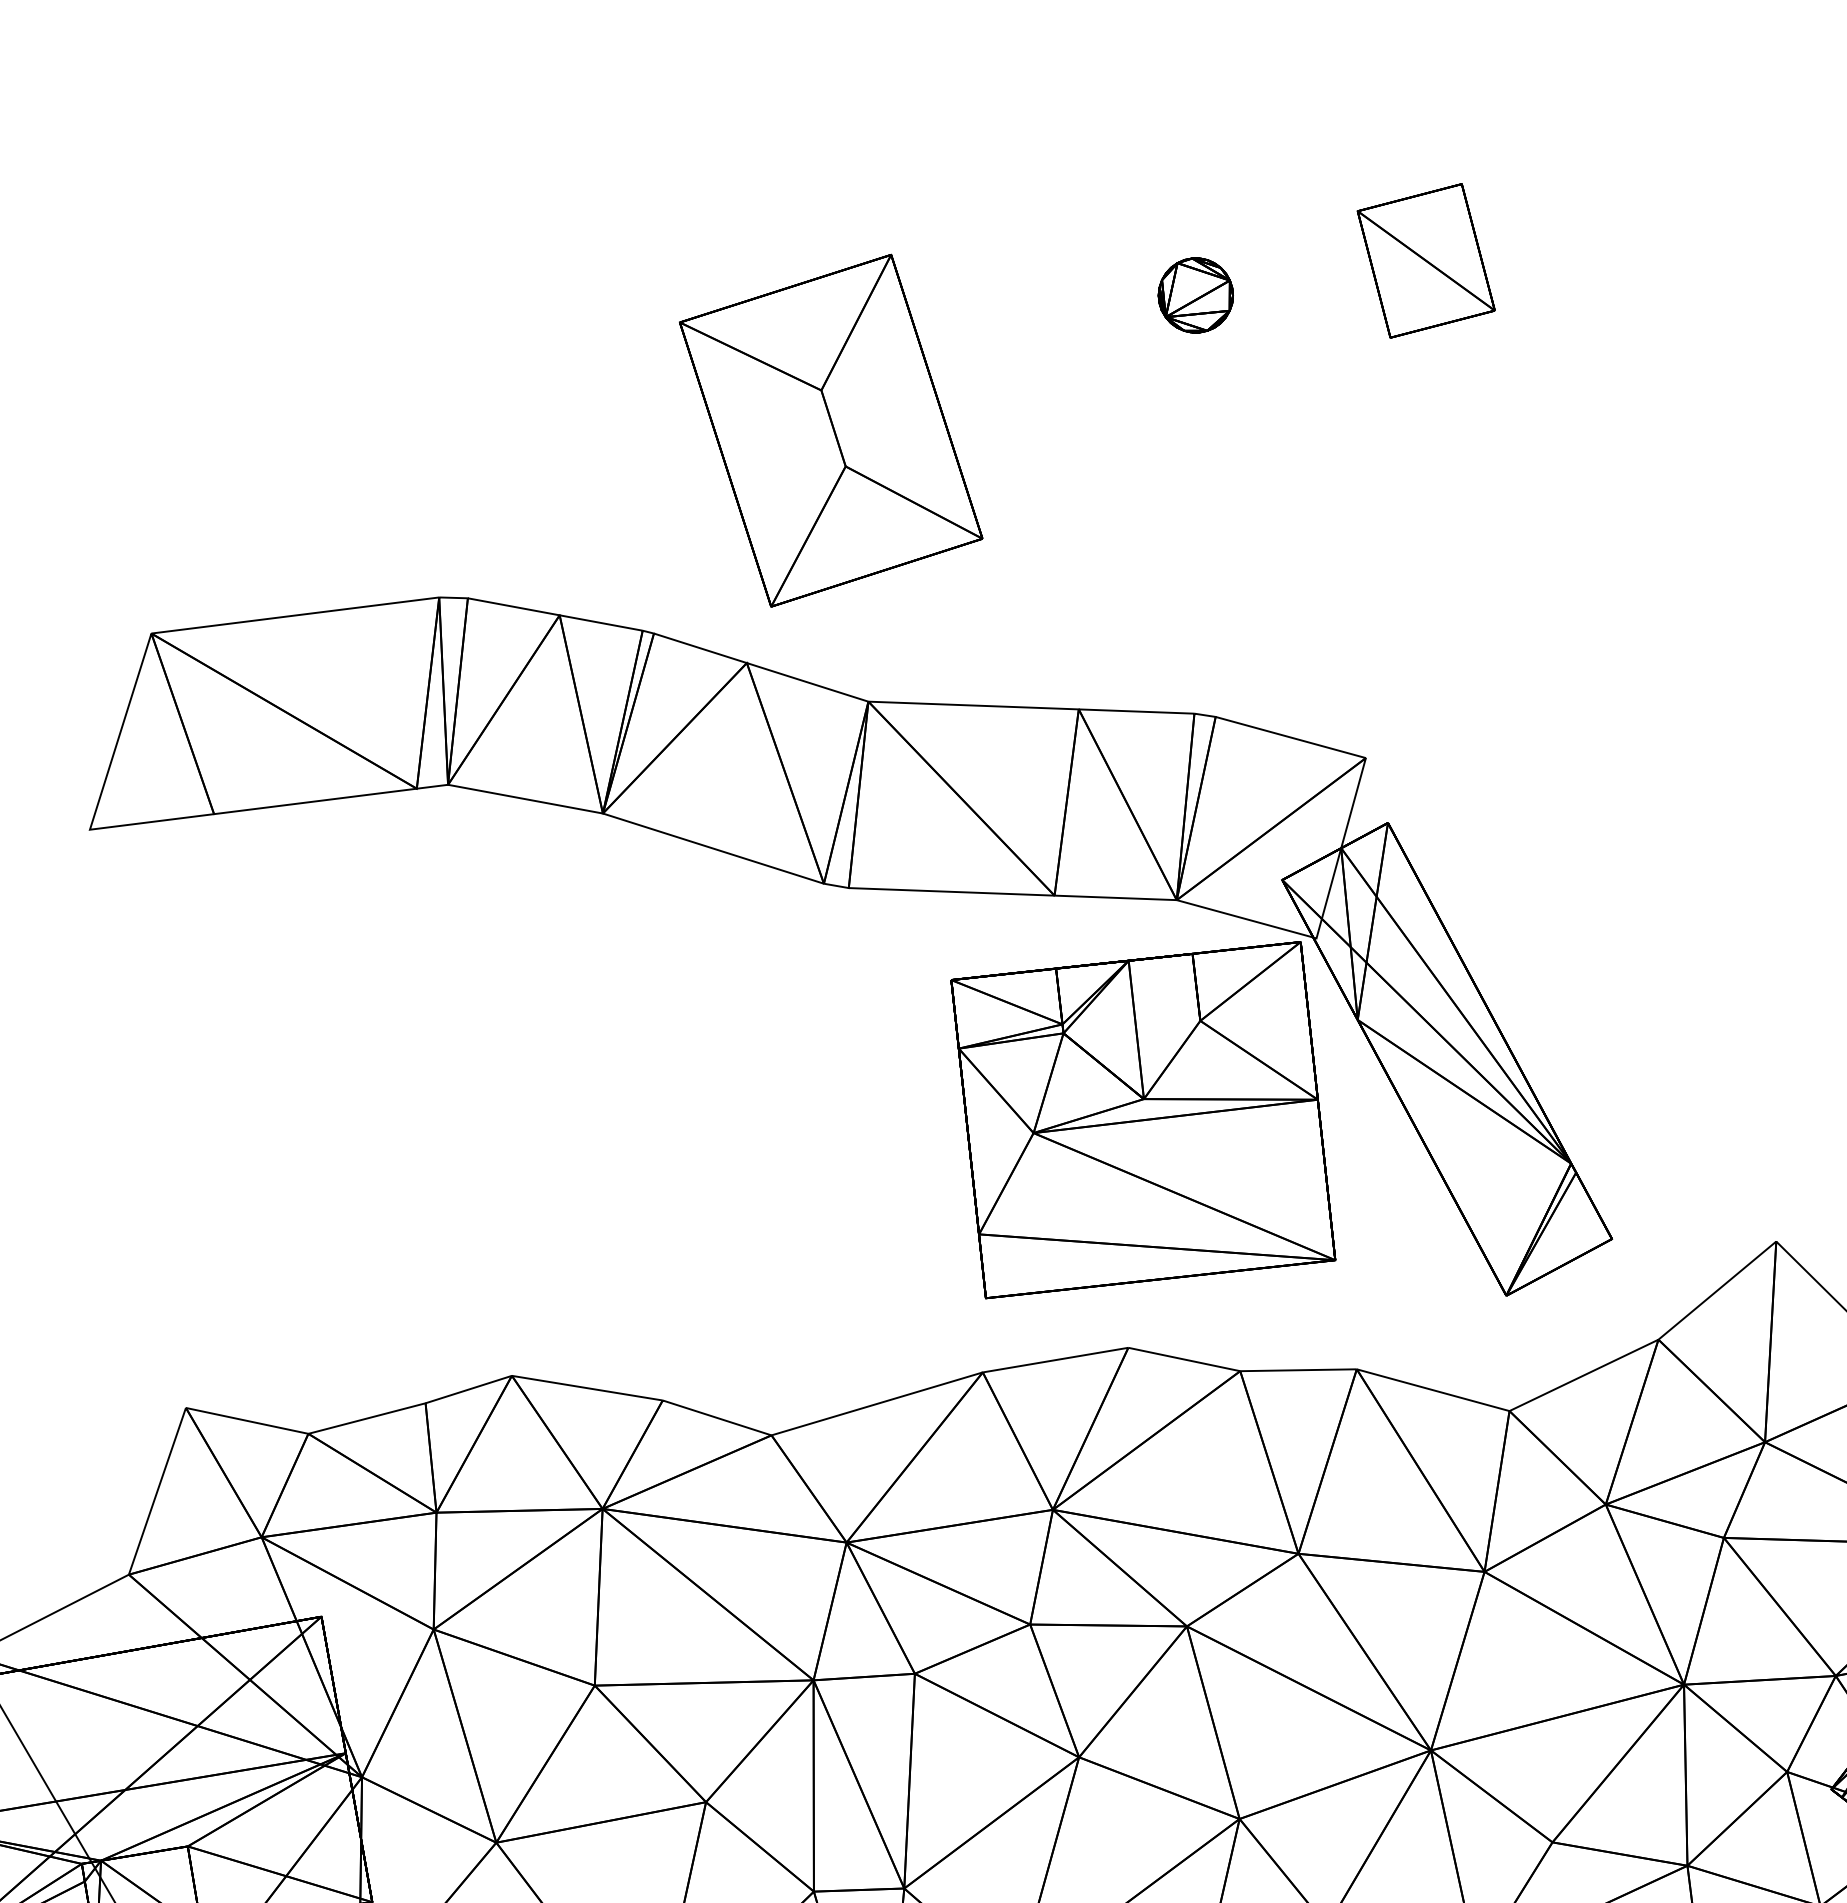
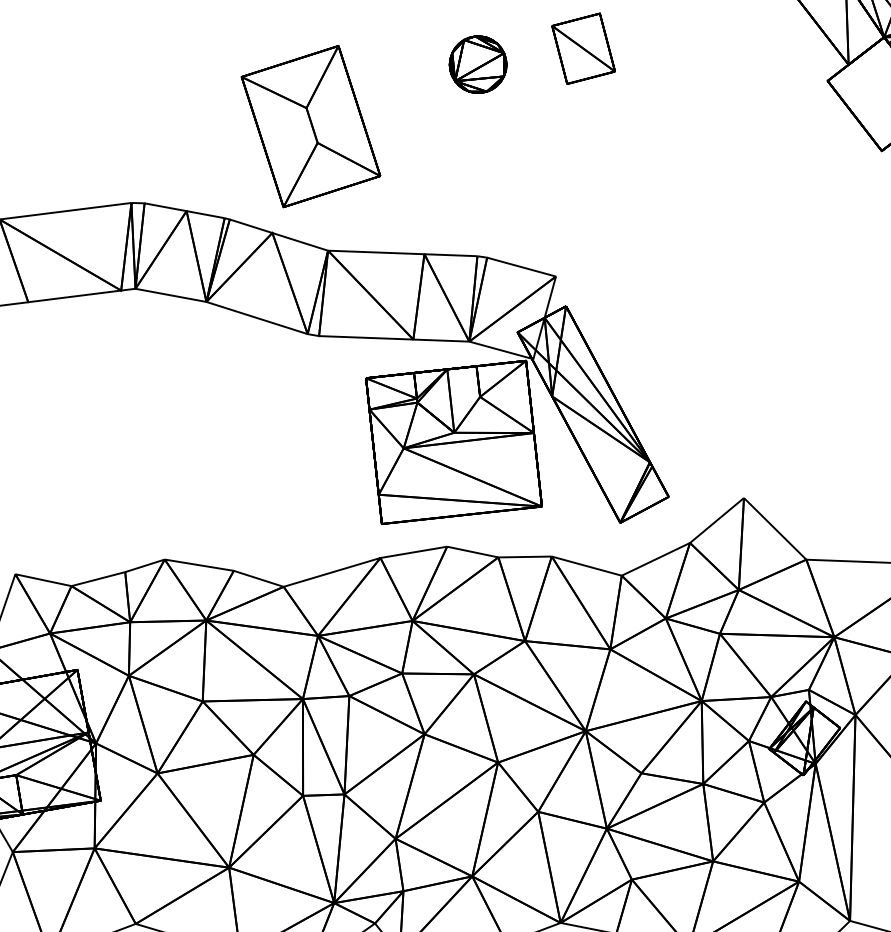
part: (1194, 295) -> (477, 64), size x1.67

